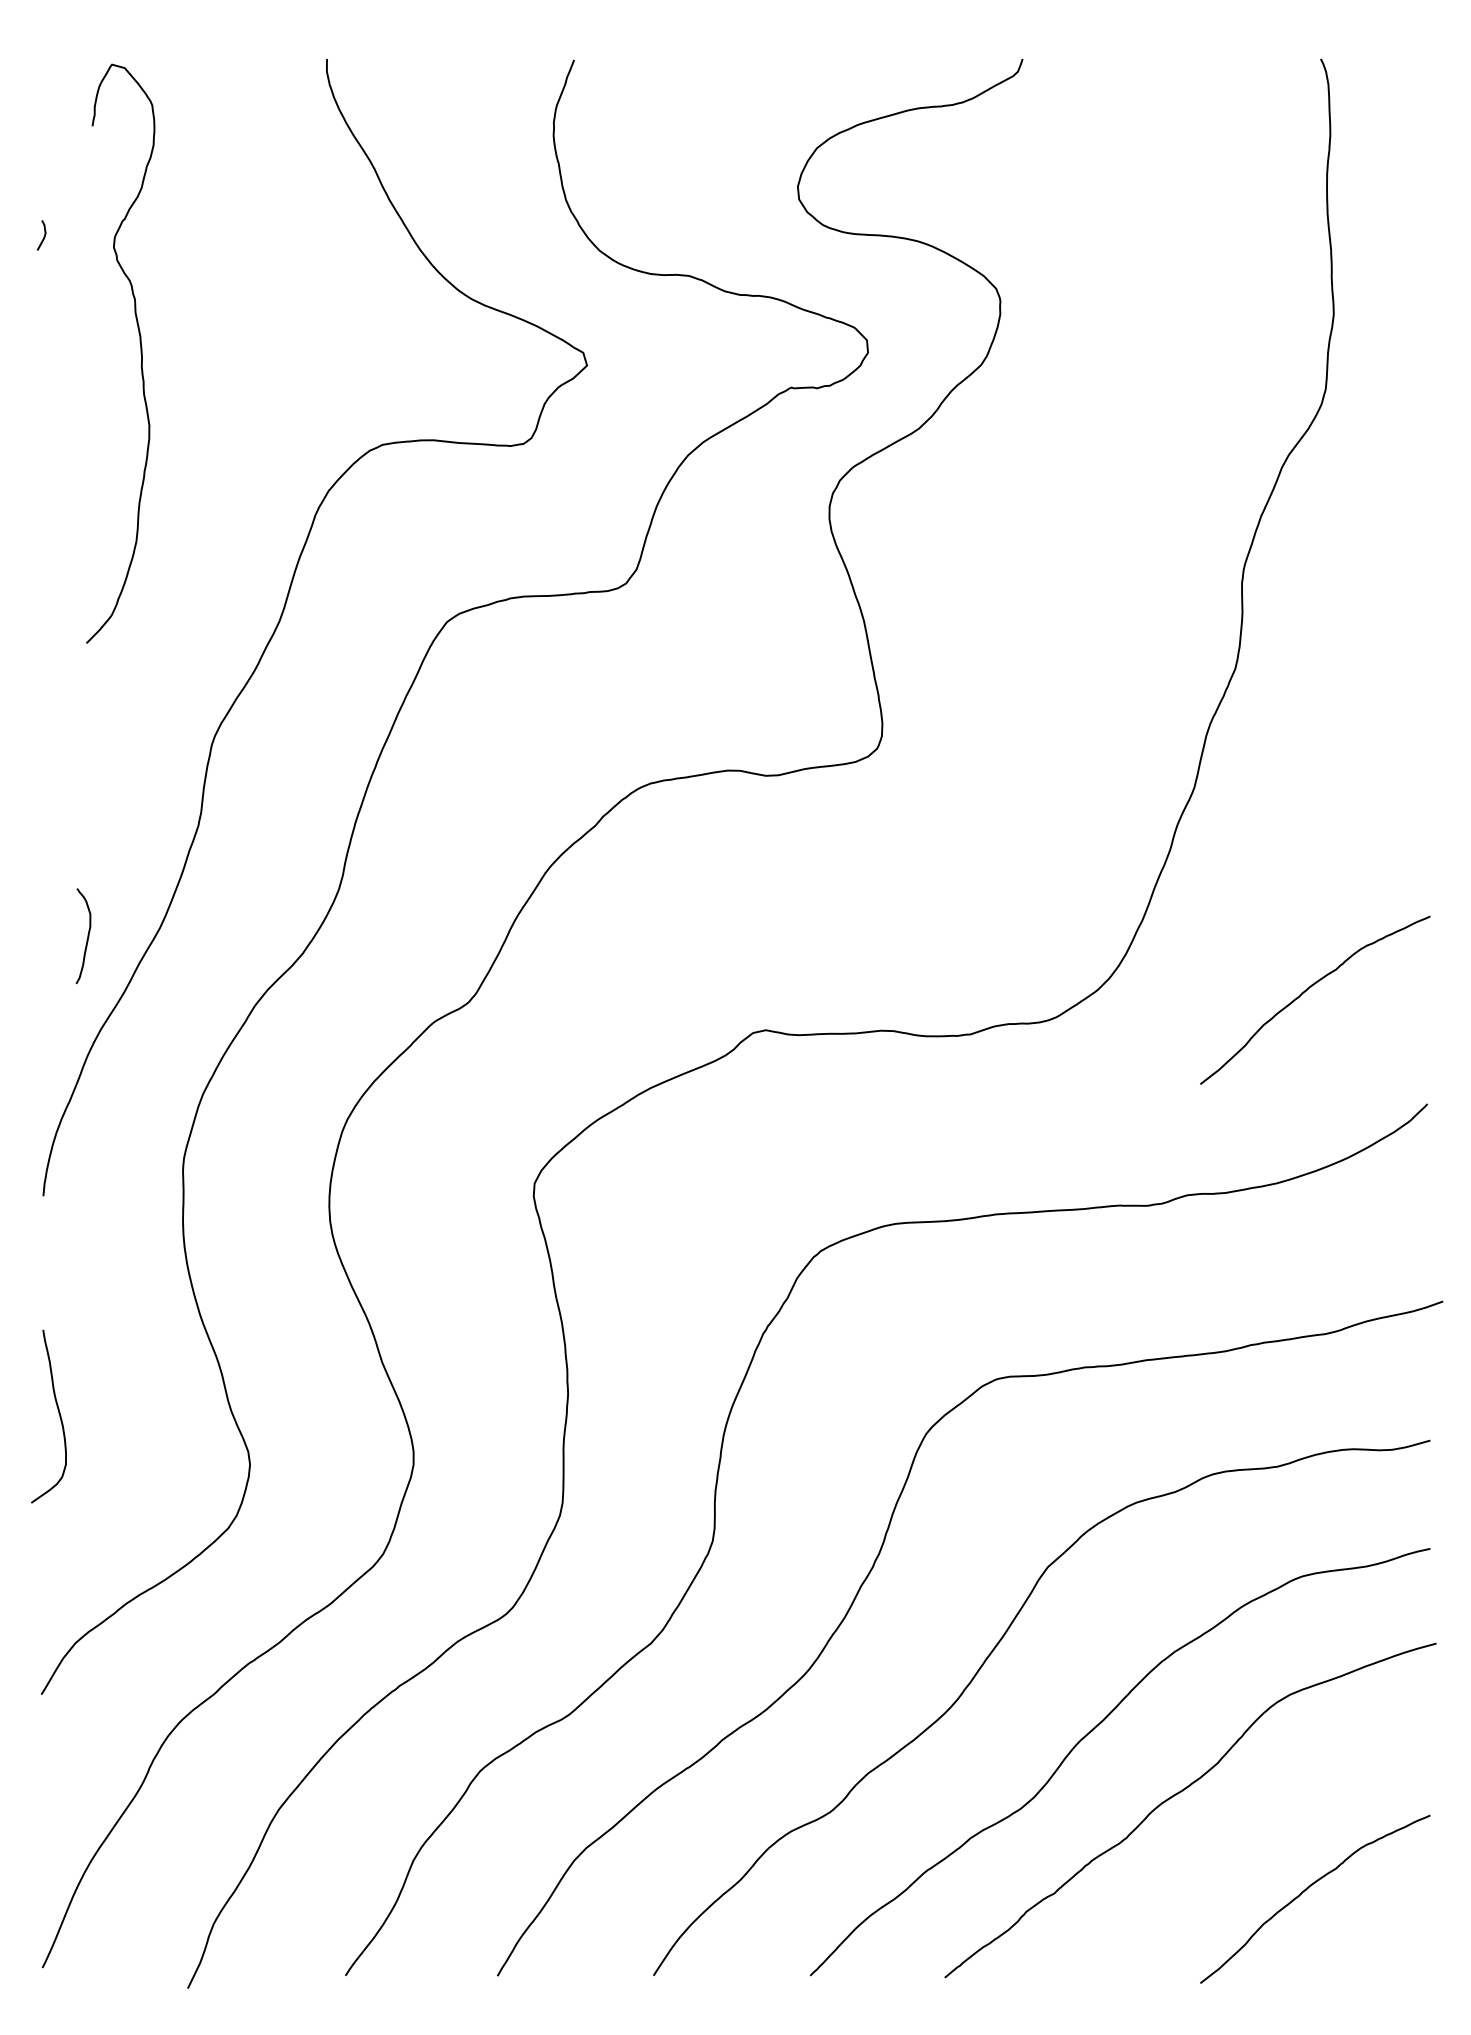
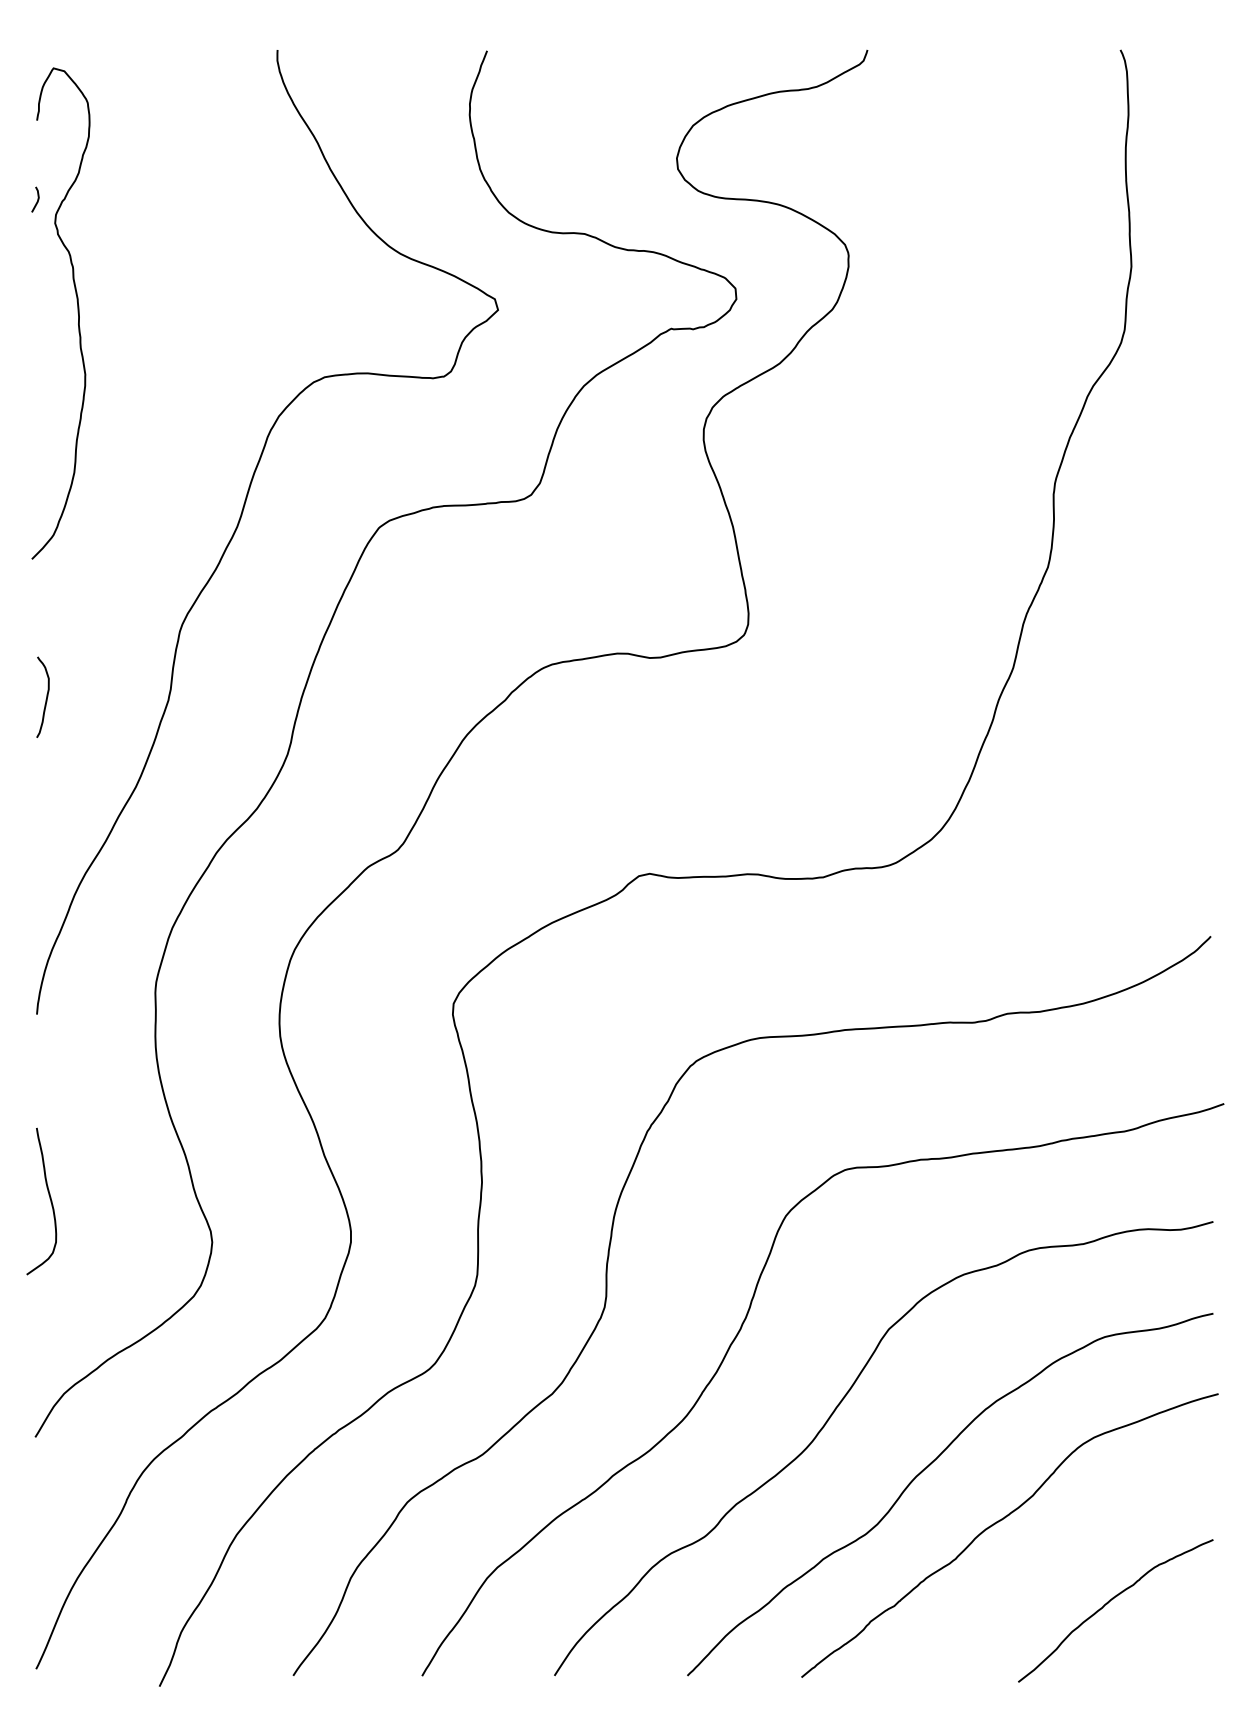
curve: (140, 353) -> (77, 313), moved
curve: (87, 935) -> (46, 696), moved
curve: (1307, 990) -> (1109, 840), removed

